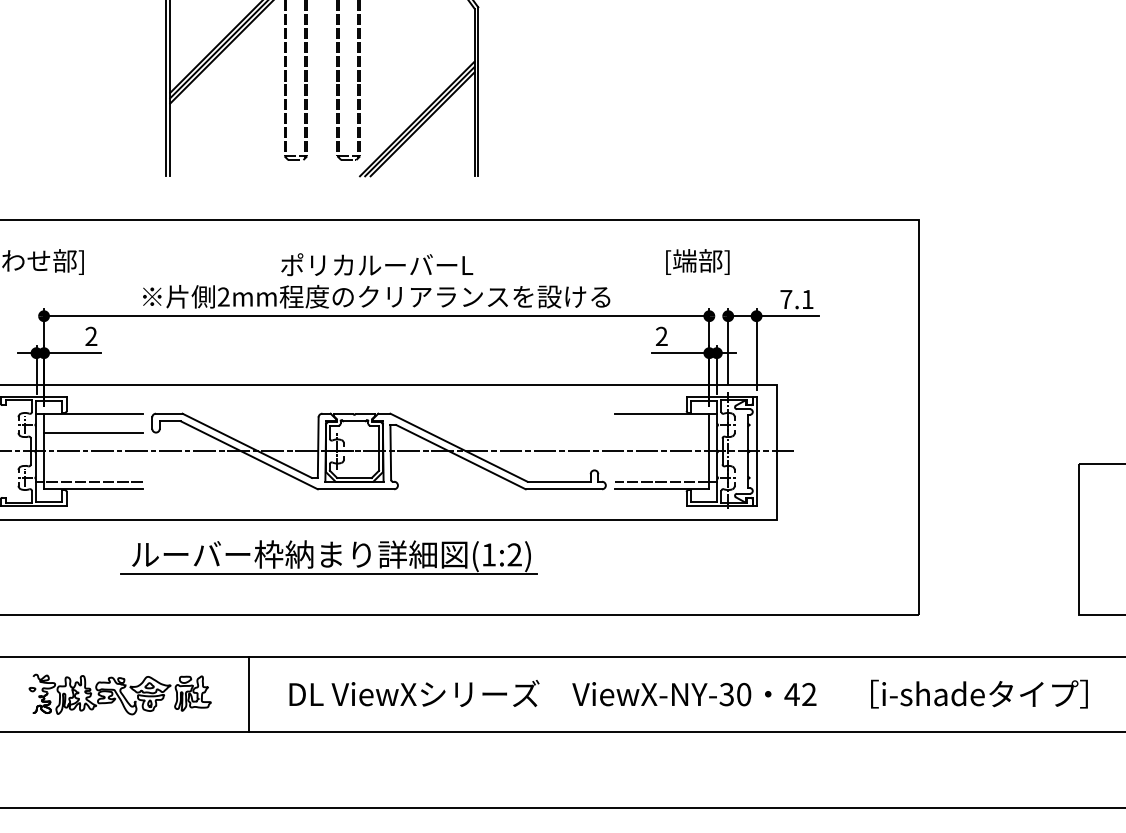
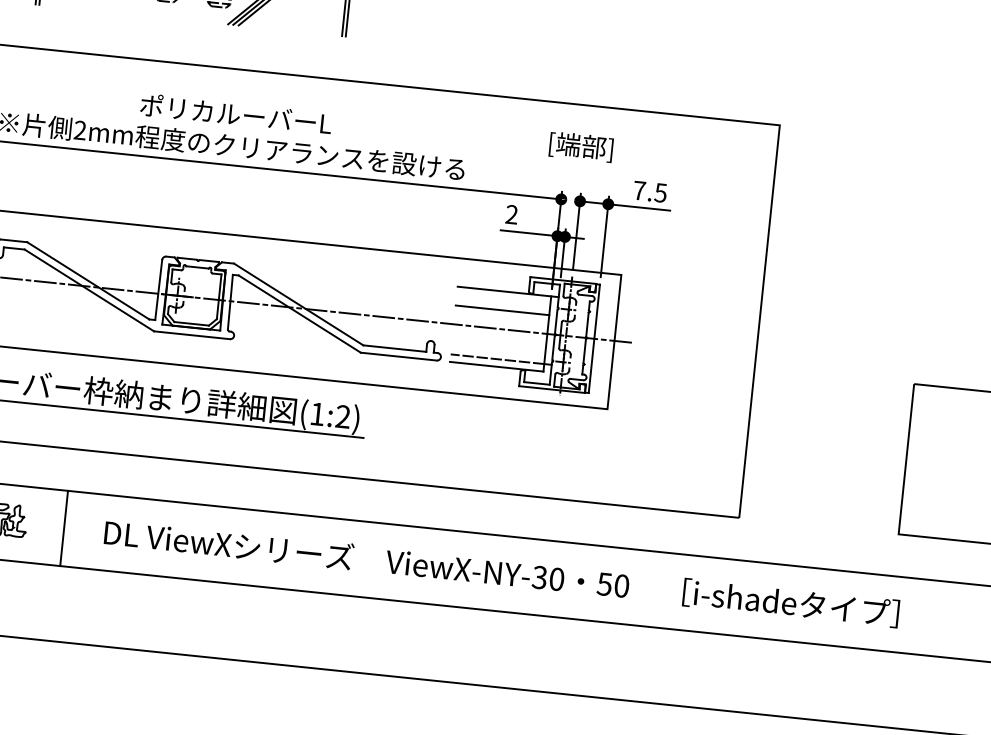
text: (697, 261) -> (580, 146), moved
text: (807, 299) -> (660, 192), 7.1 -> 7.5
line: (662, 432) -> (502, 310), added
text: (800, 694) -> (613, 585), 42 -> 50

